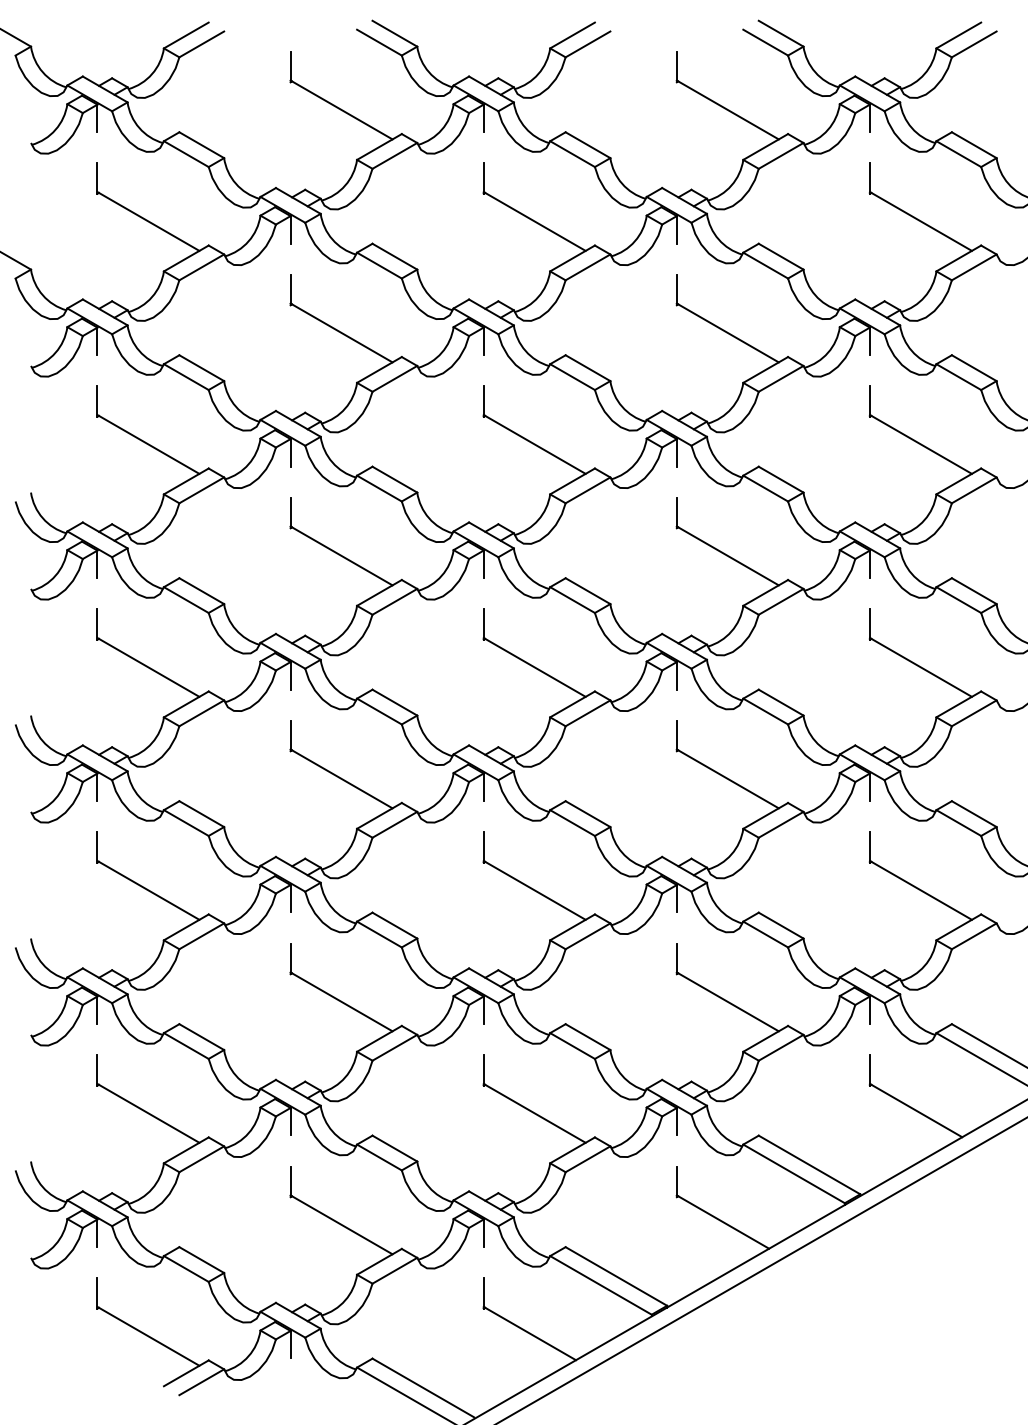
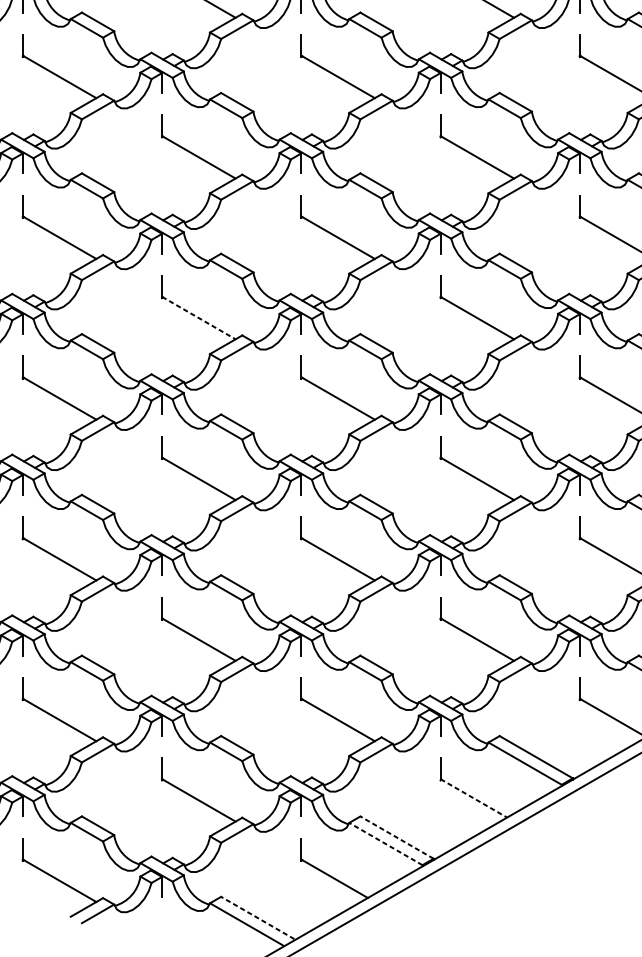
line: (341, 555) -> (198, 317), solid -> dashed
line: (723, 1222) -> (474, 798), solid -> dashed
line: (616, 1276) -> (397, 837), solid -> dashed
line: (600, 1285) -> (385, 844), solid -> dashed
line: (423, 1387) -> (257, 917), solid -> dashed

